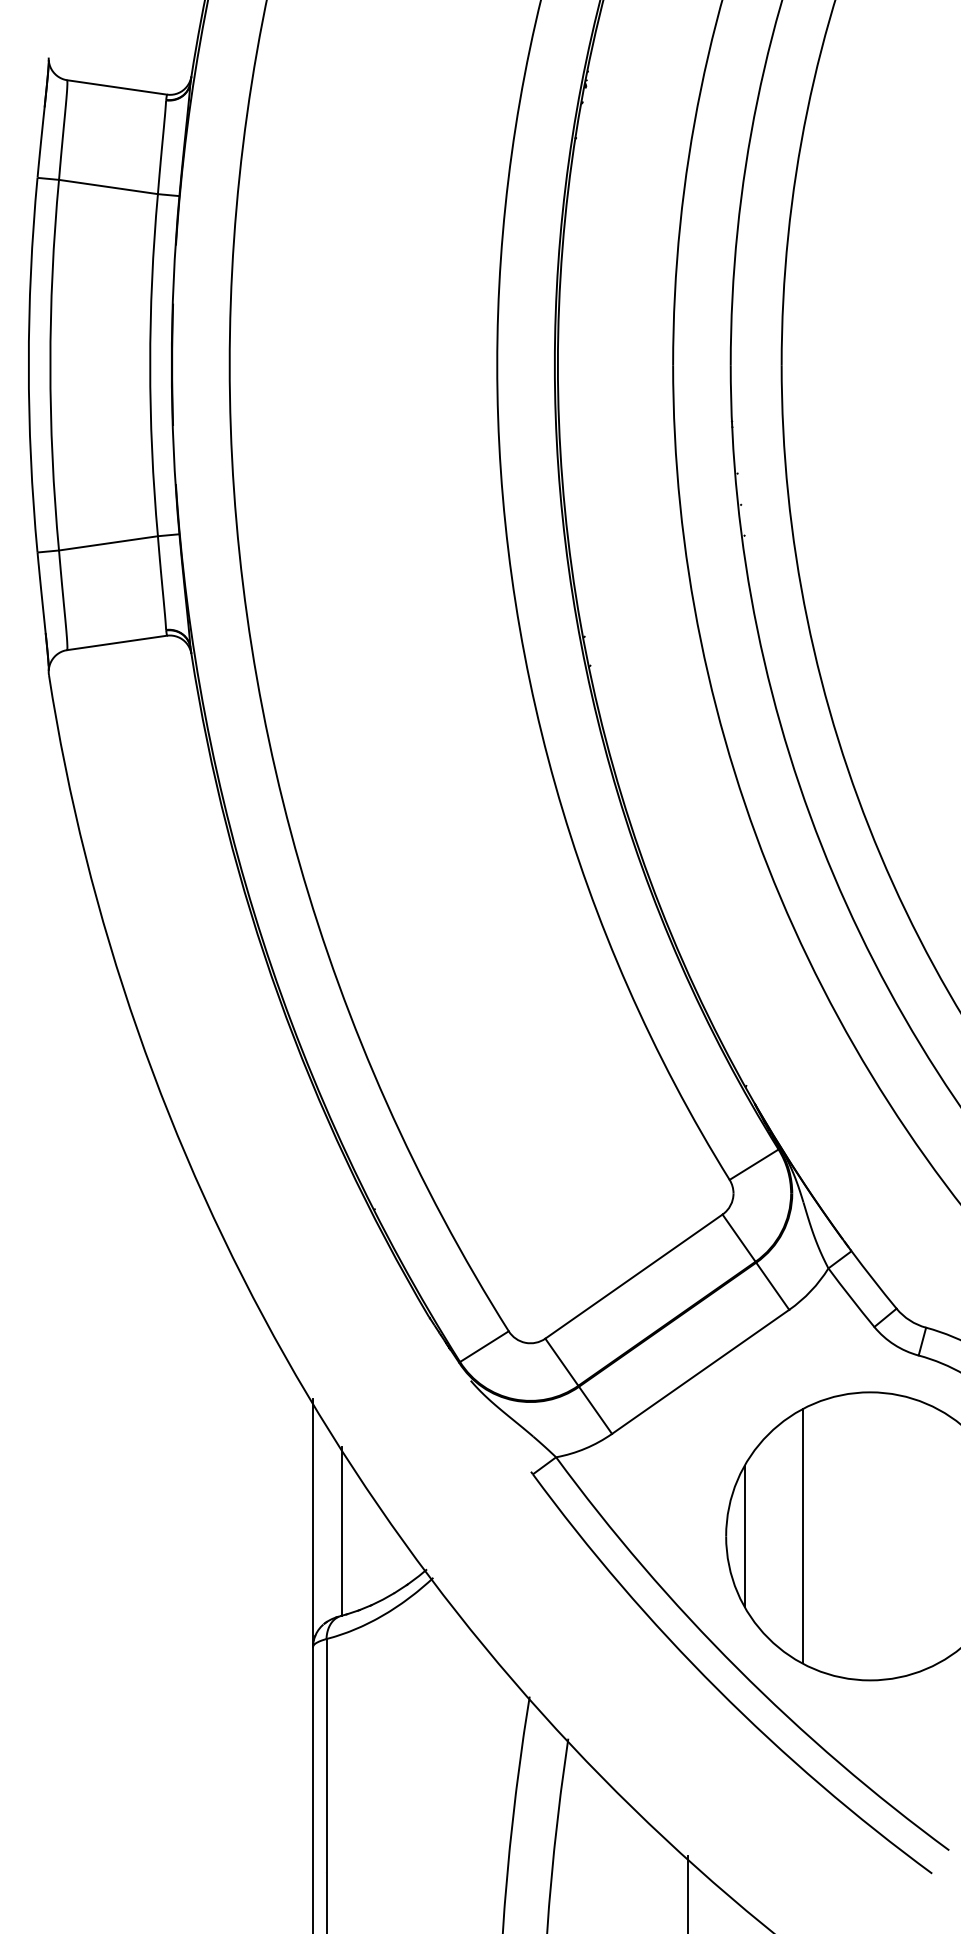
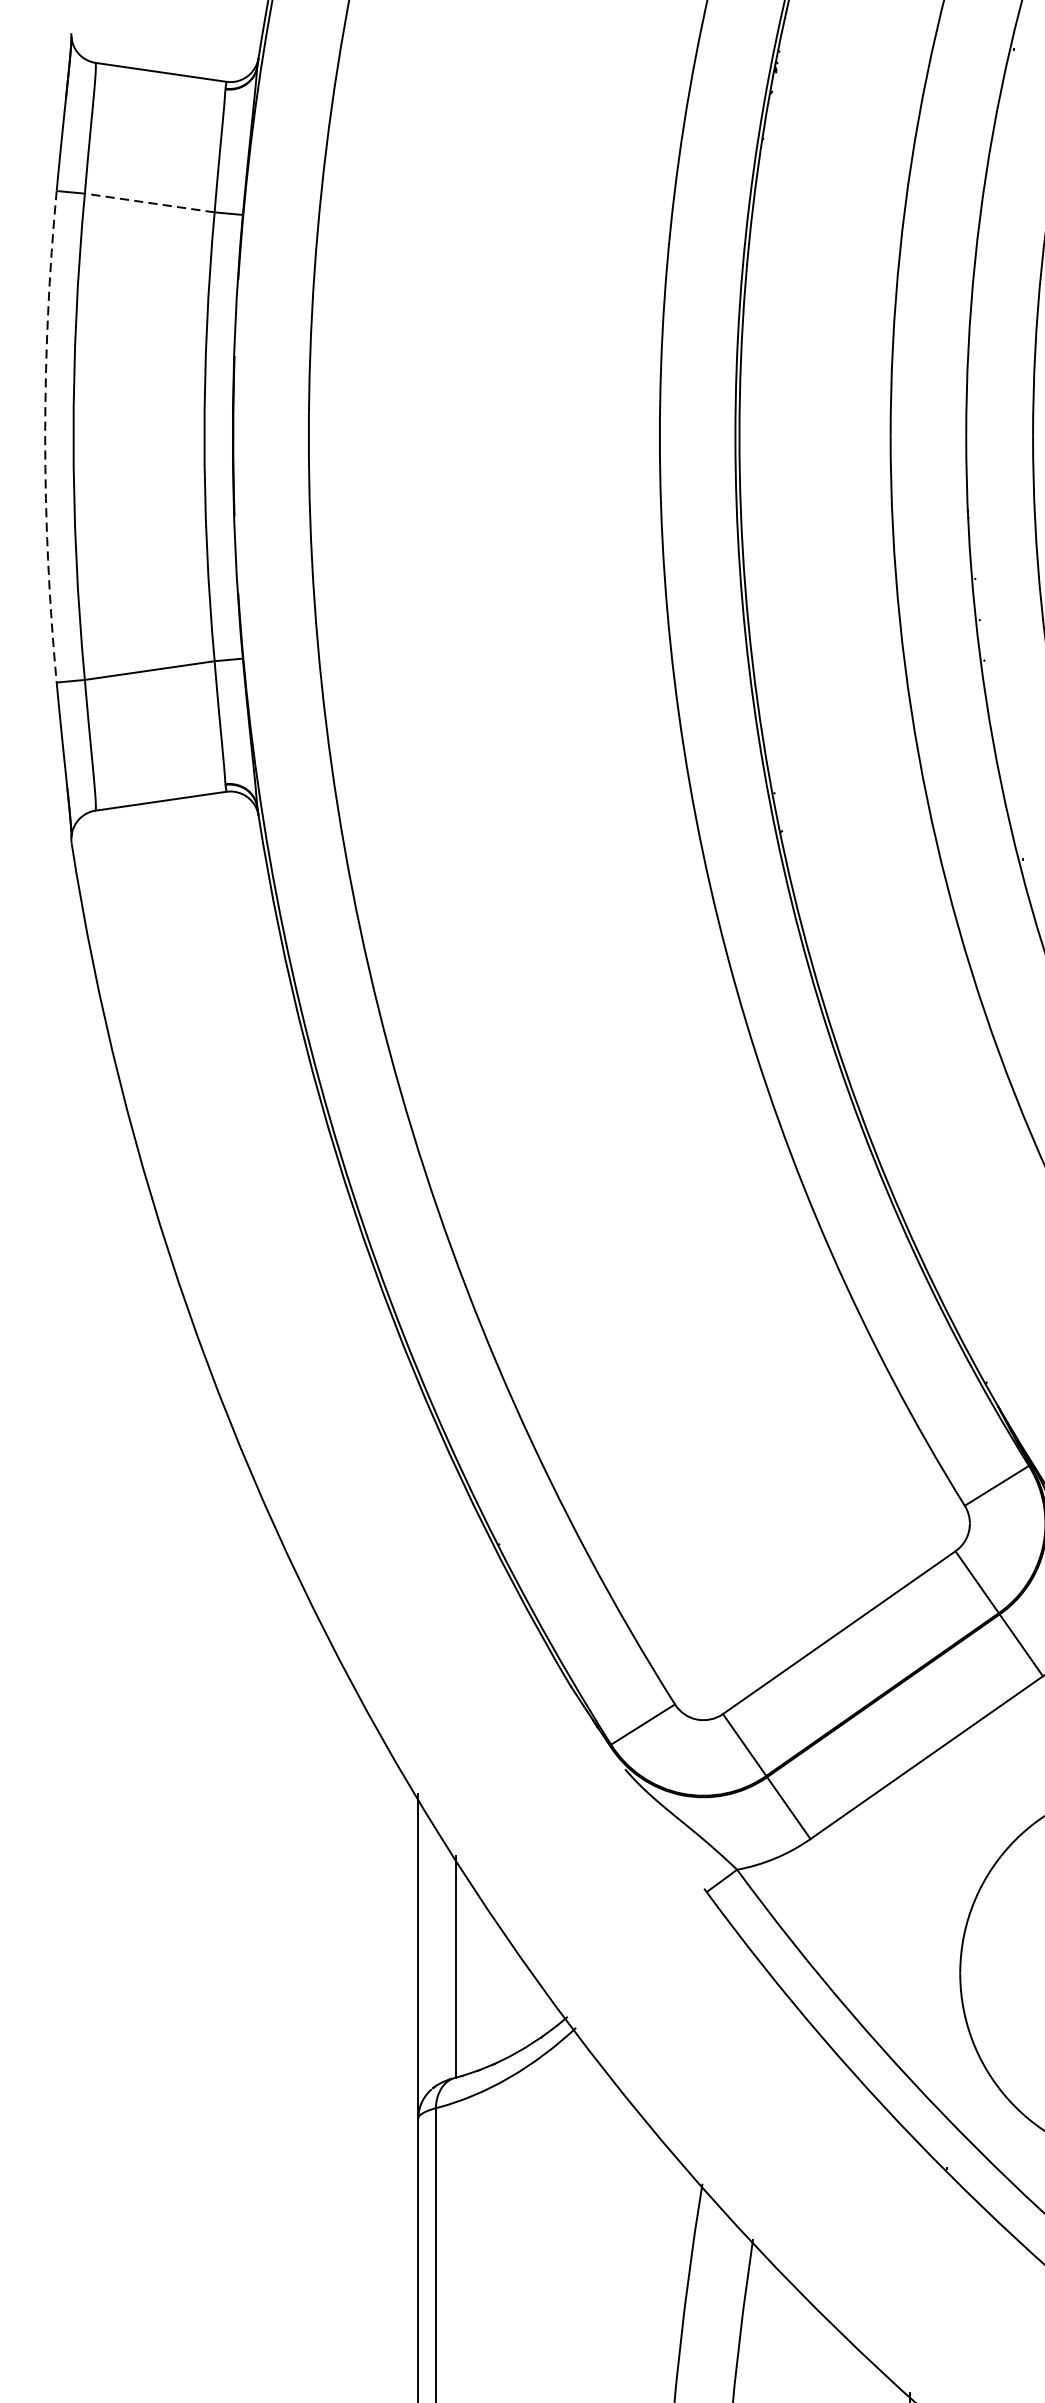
line: (108, 187) -> (149, 203), solid -> dashed
arc: (28, 365) -> (44, 437), solid -> dashed
line: (745, 1536) -> (985, 1973), removed

